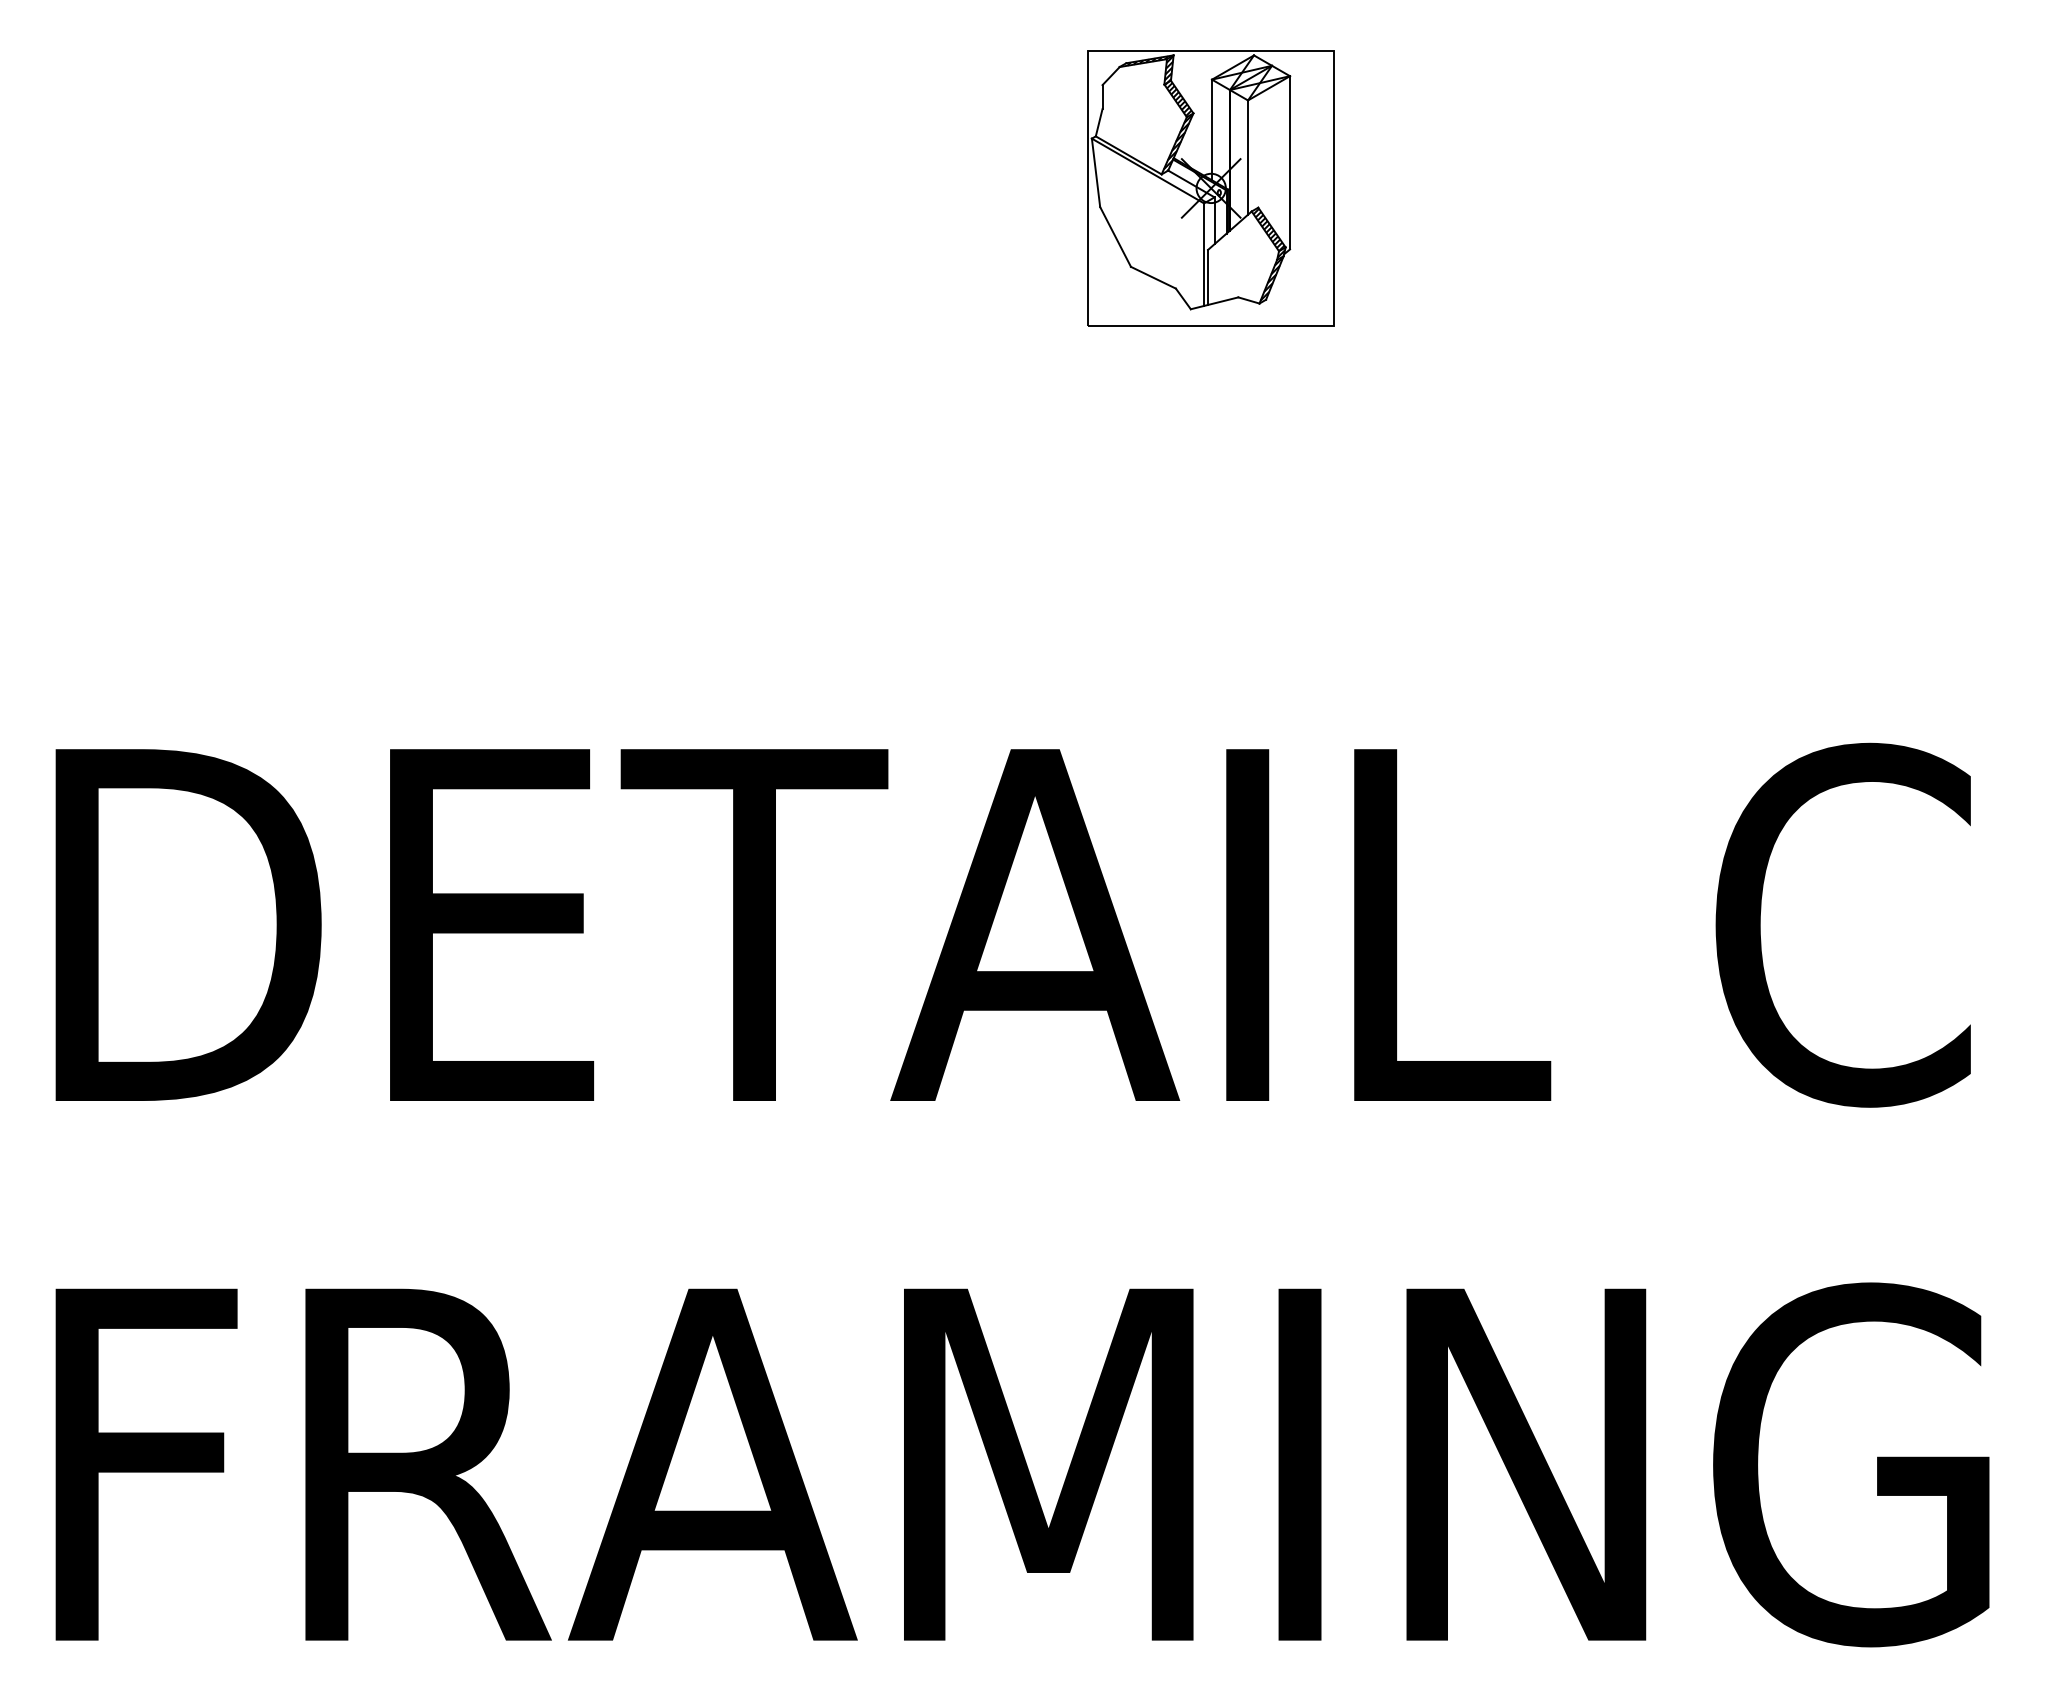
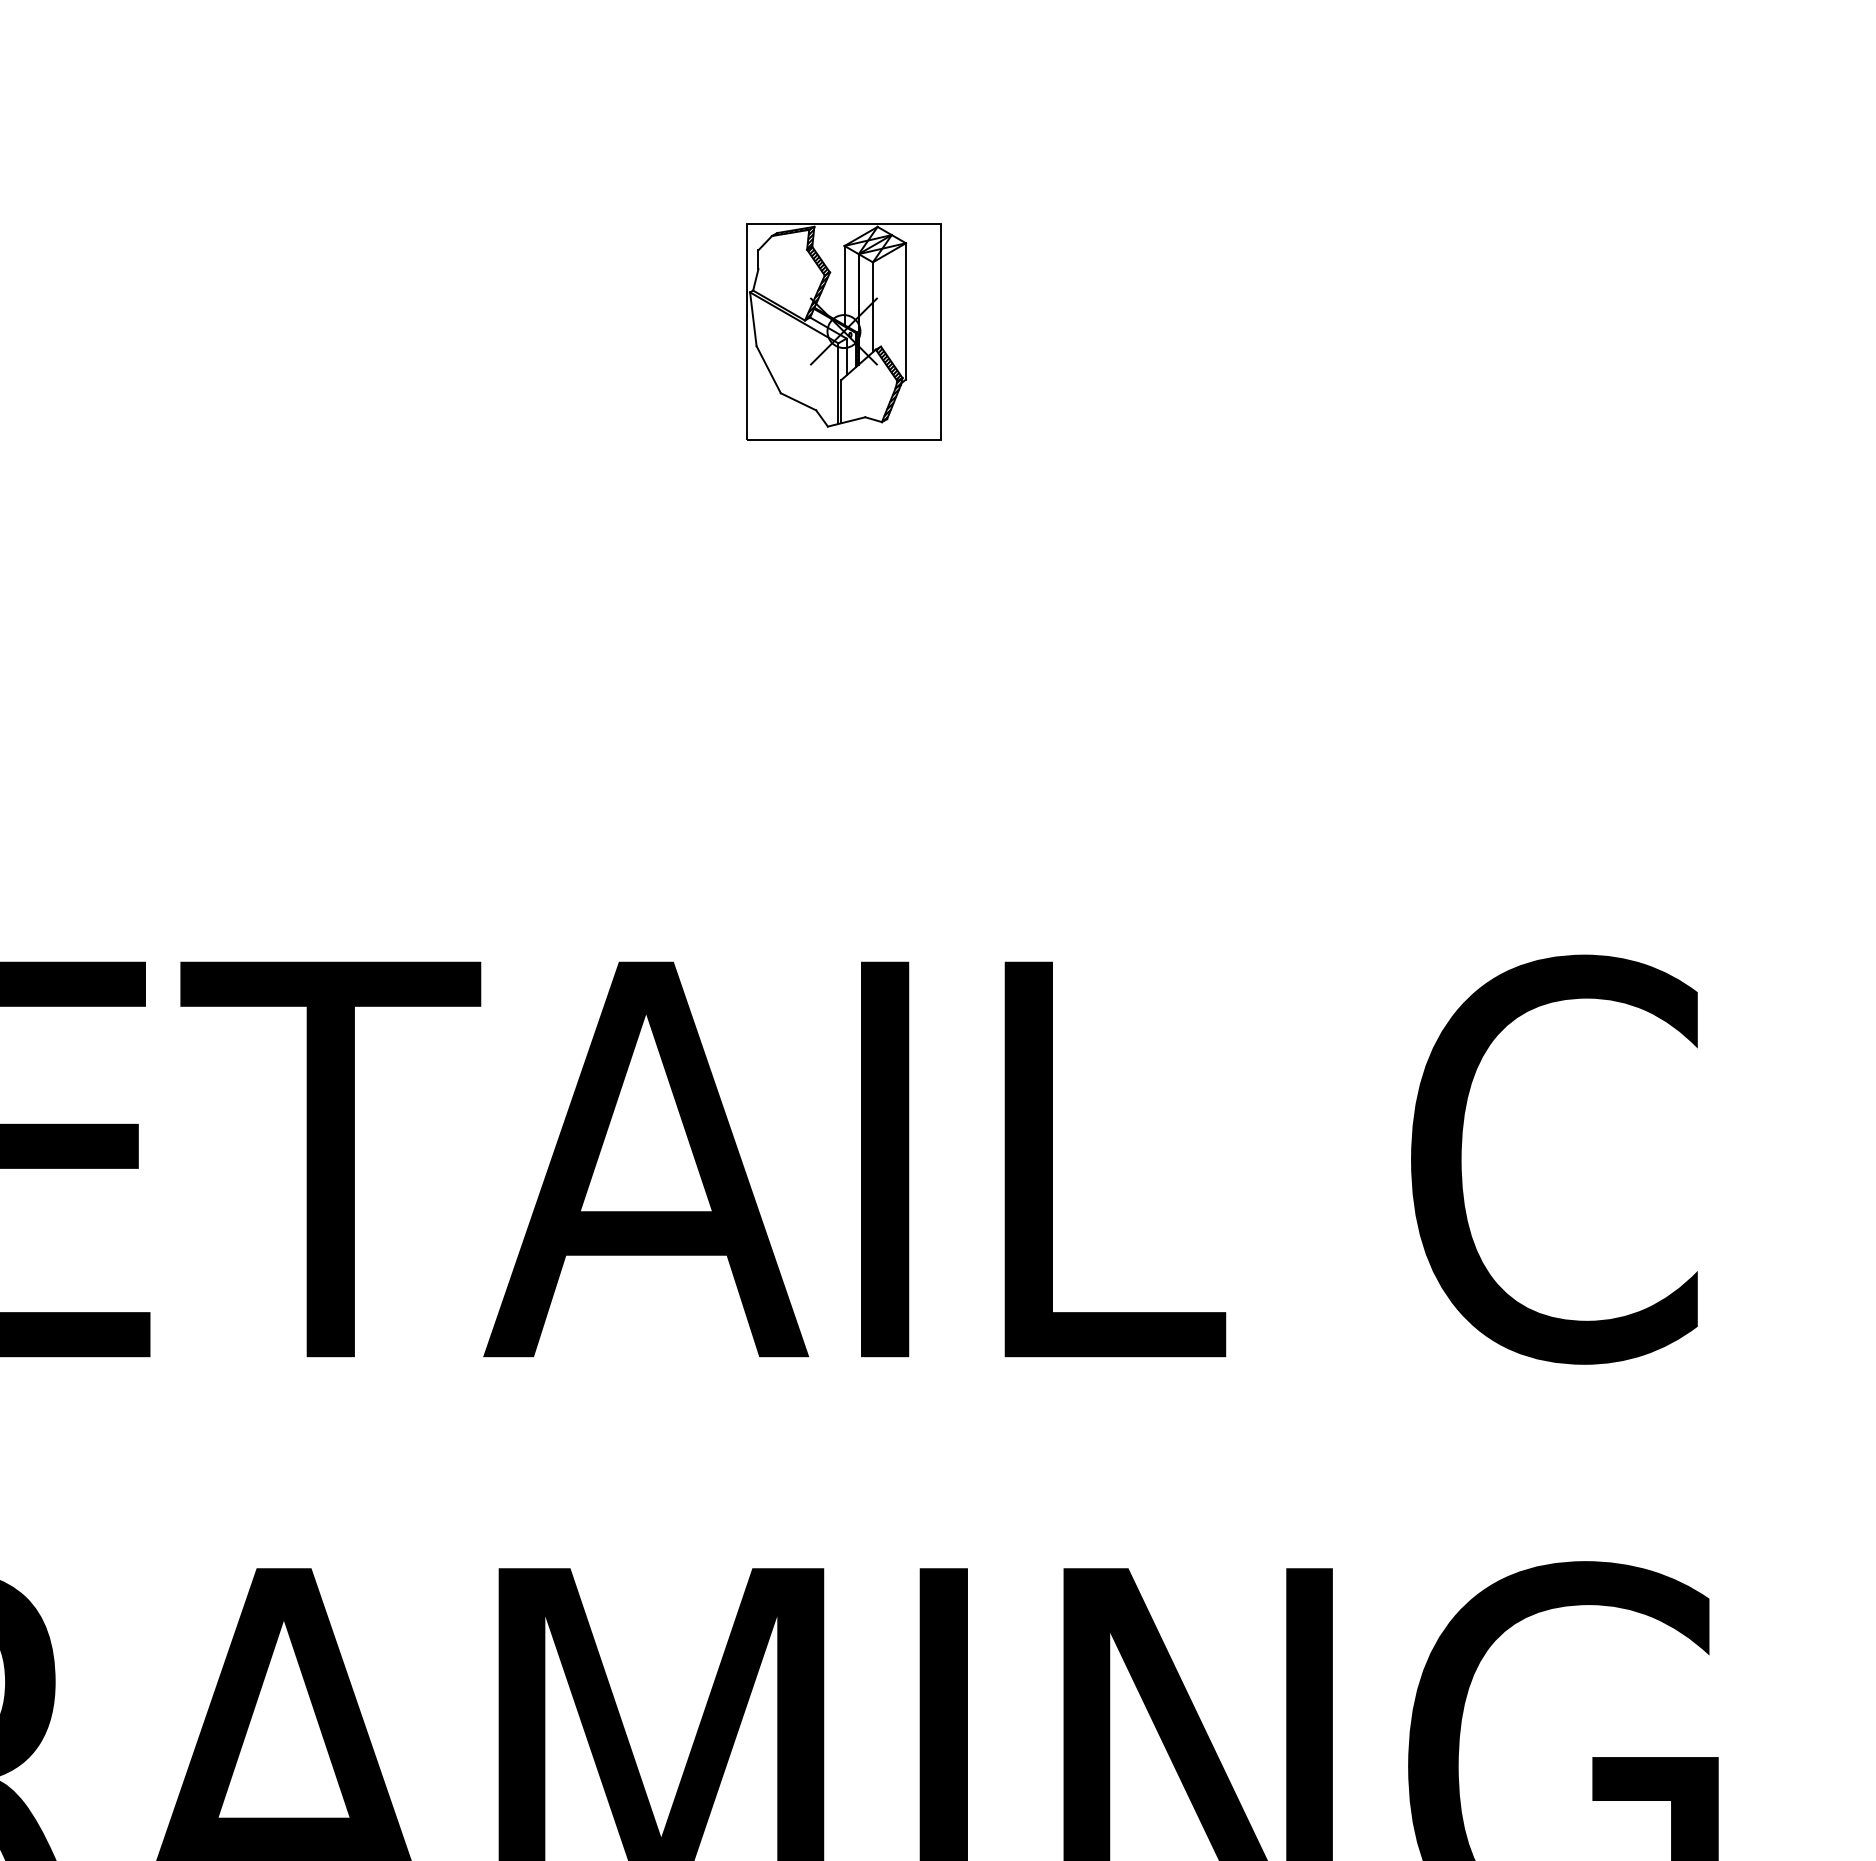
part: (1210, 188) -> (843, 331), size x0.7

